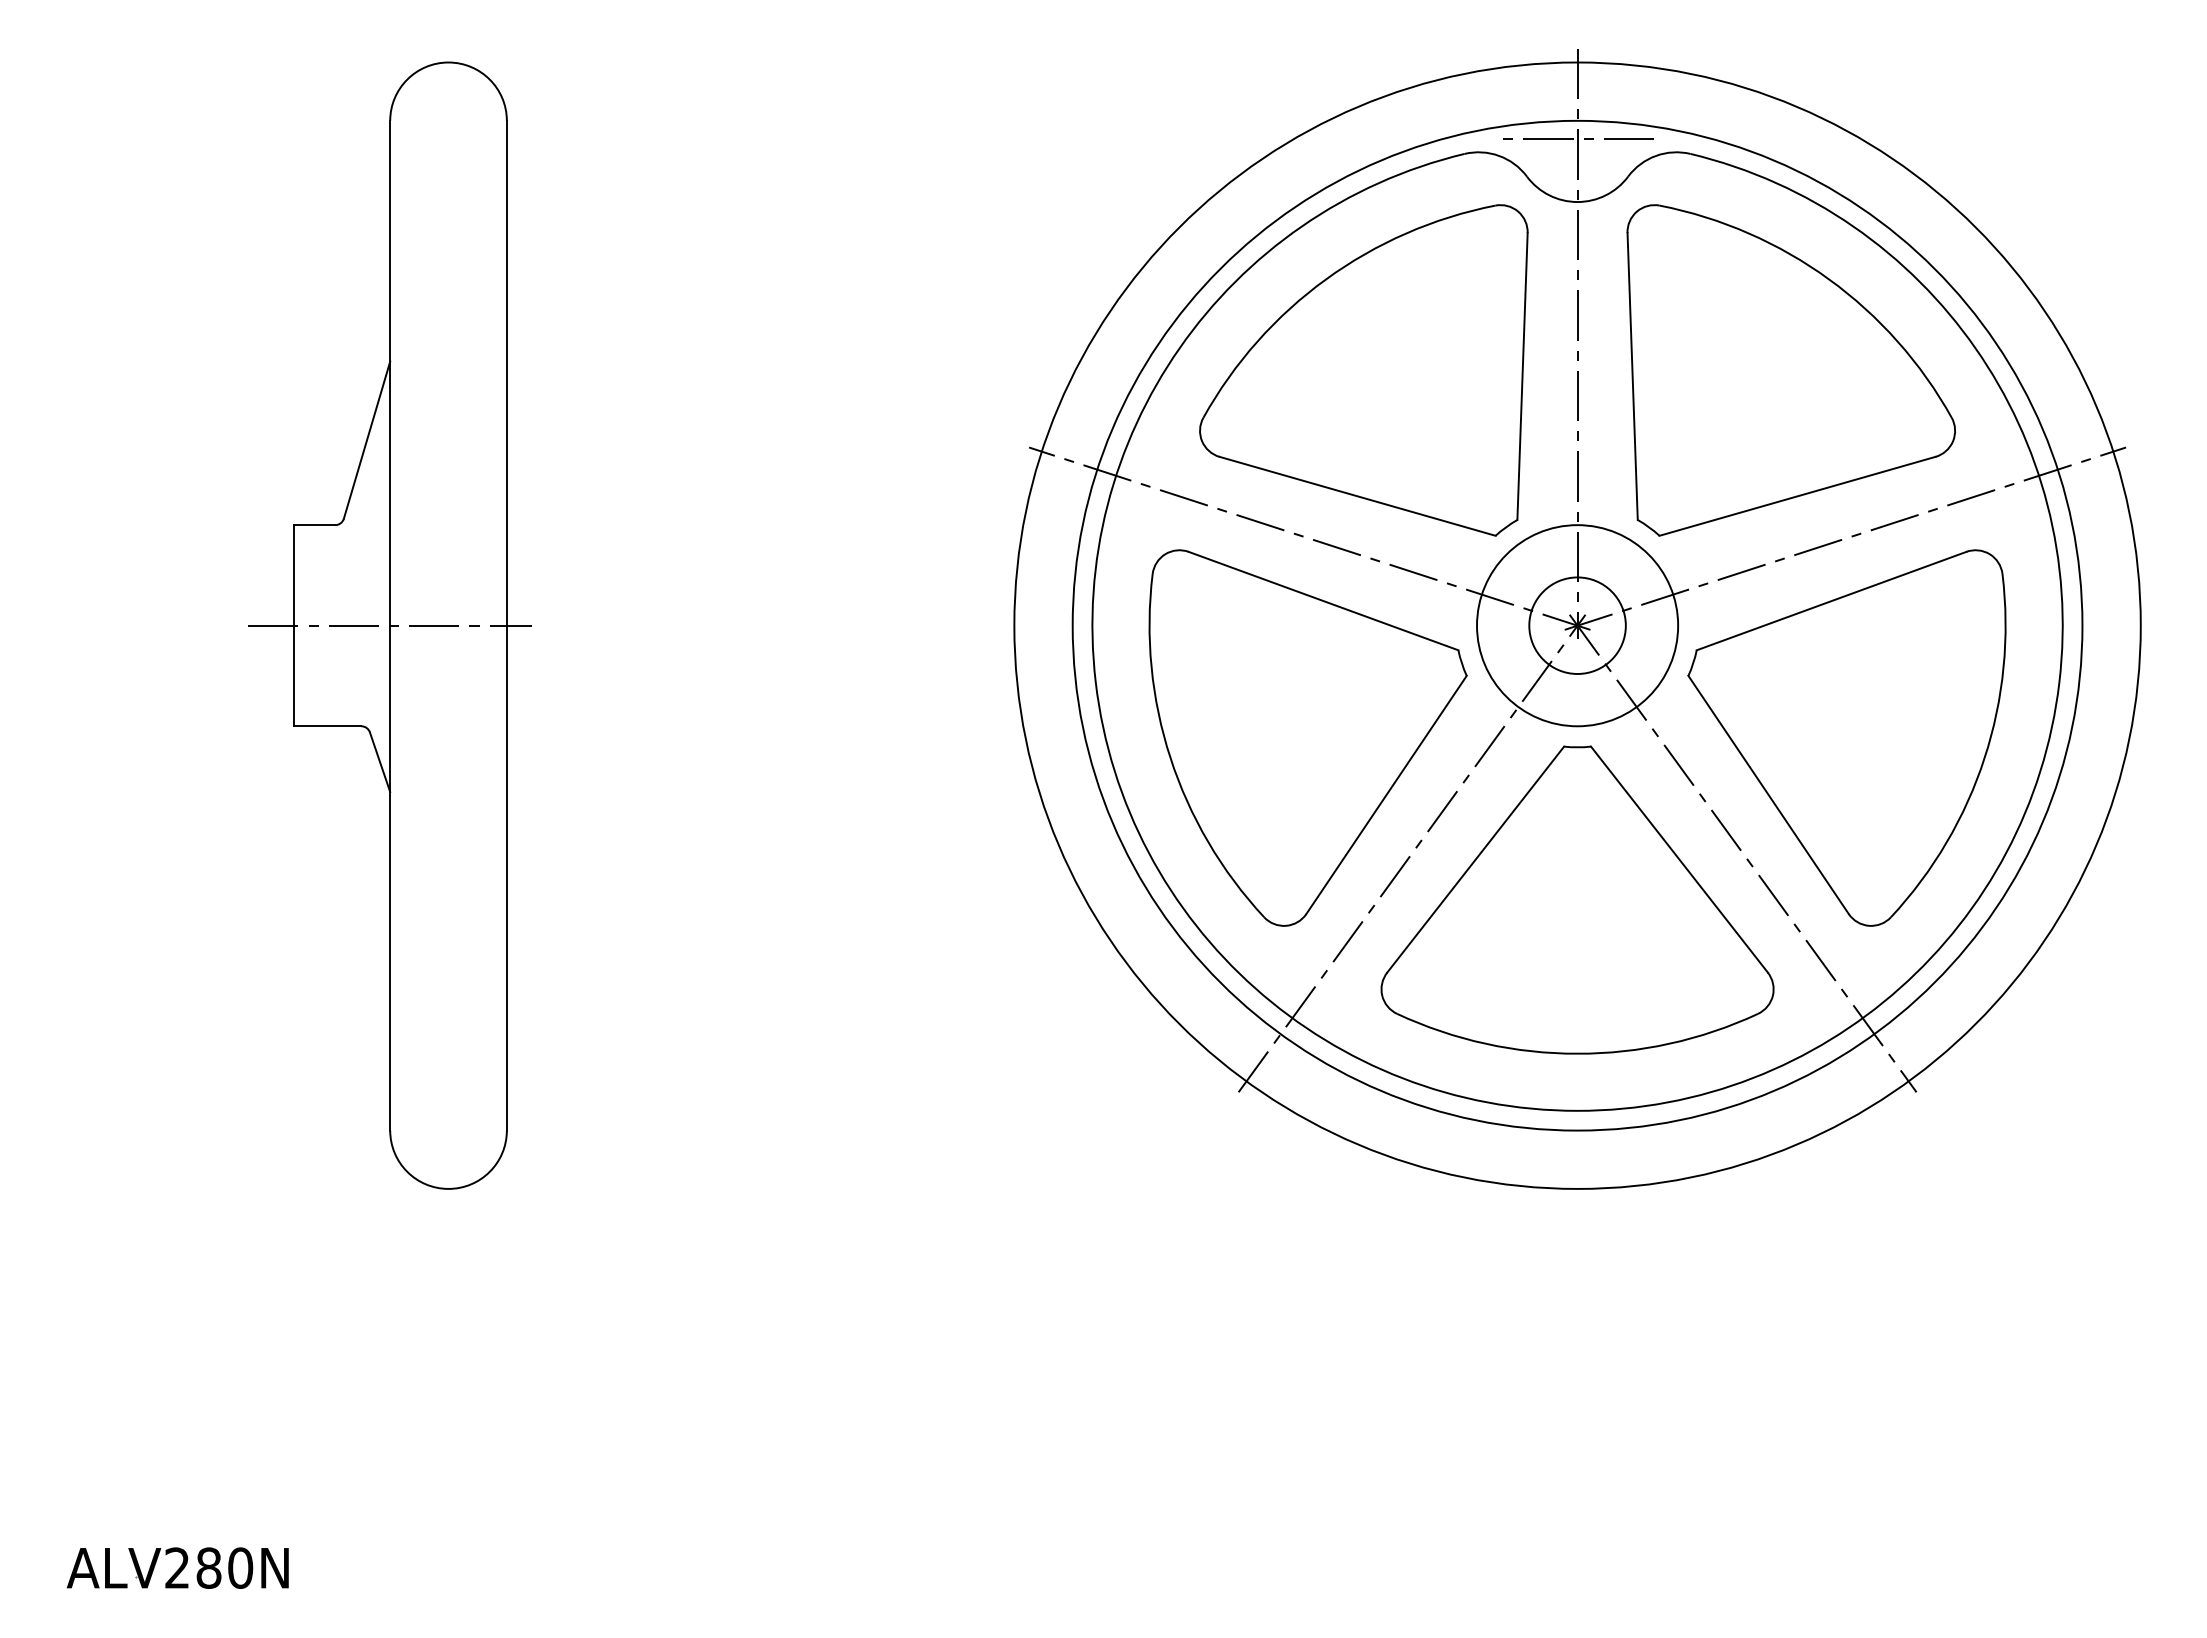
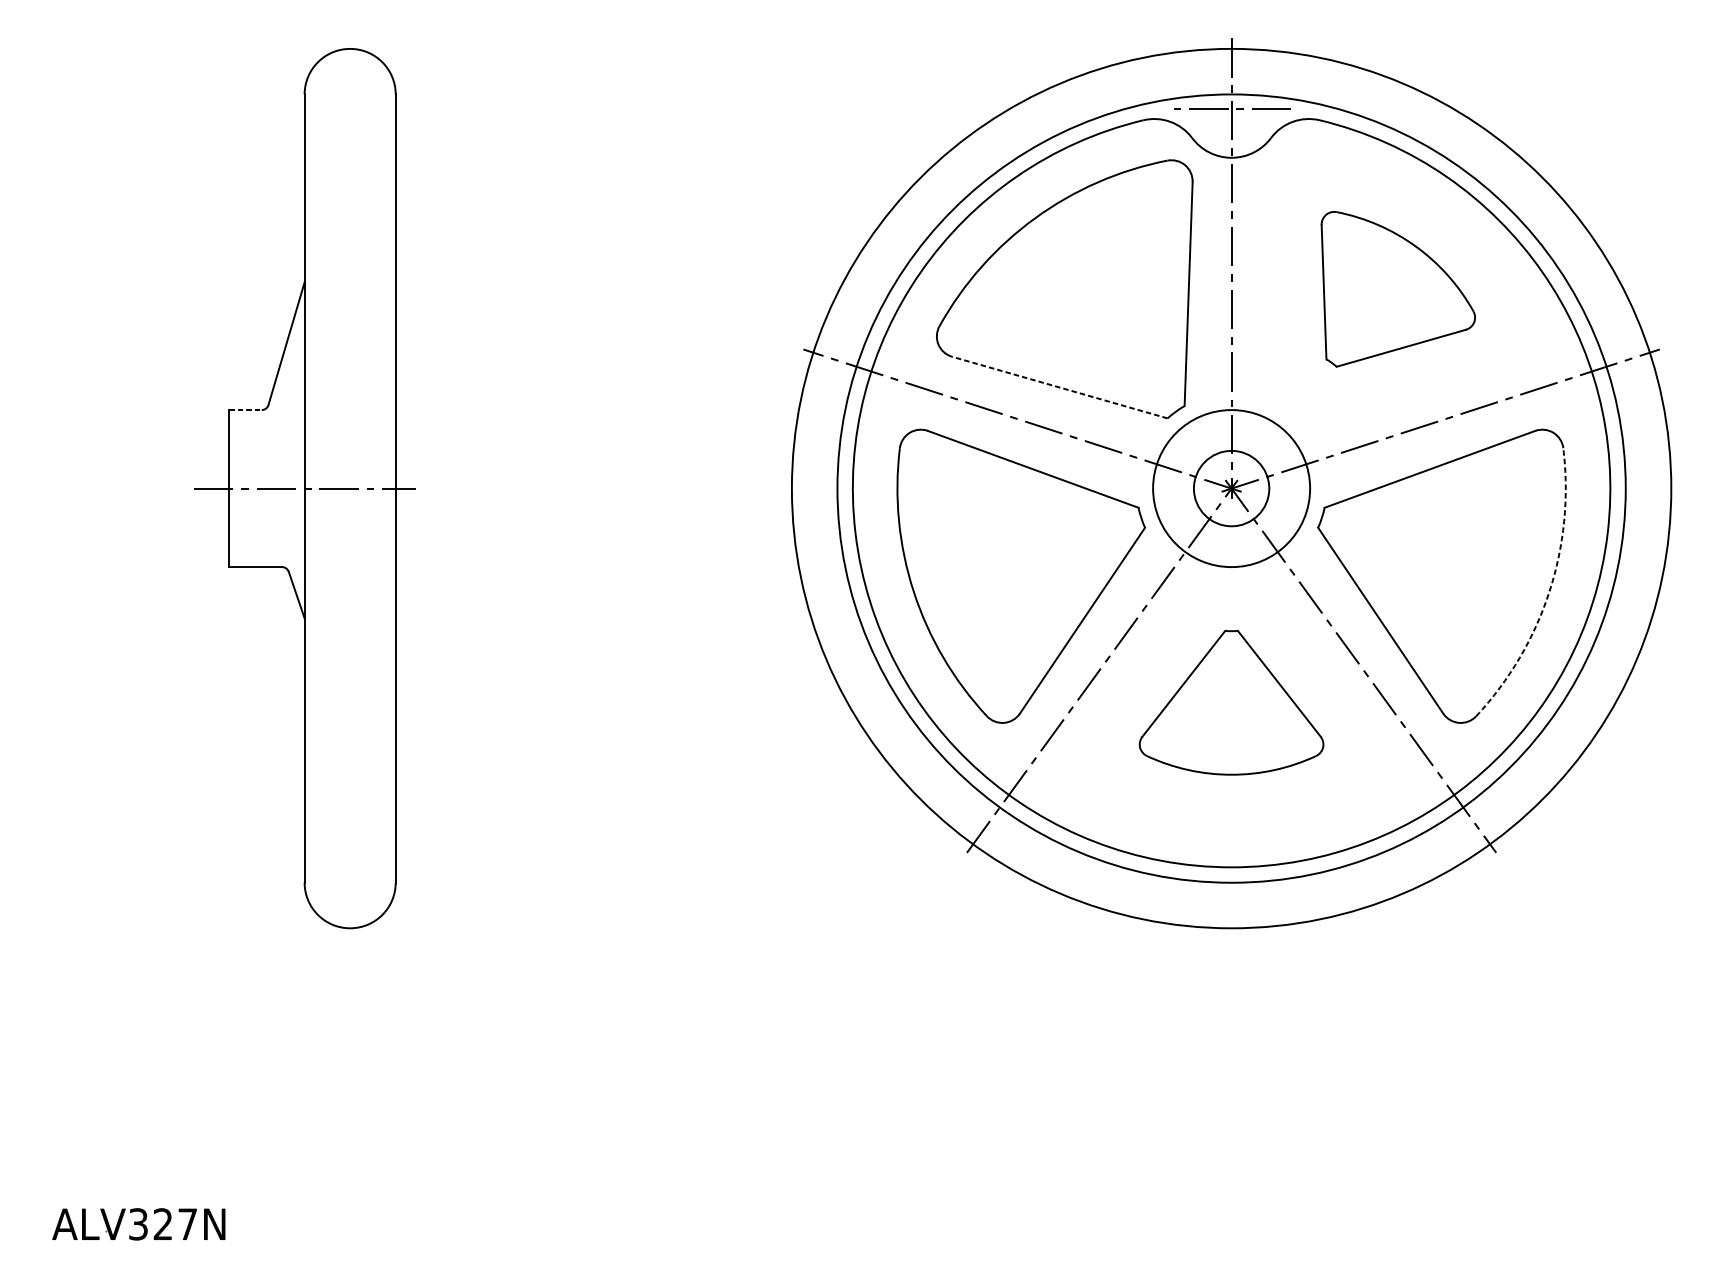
part: (1790, 370) -> (1397, 289), size x0.6
line: (1357, 496) -> (1059, 387), solid -> dashed
line: (314, 525) -> (245, 410), solid -> dashed
arc: (1984, 757) -> (1549, 591), solid -> dashed
part: (1577, 899) -> (1231, 702), size x0.6
text: (209, 1567) -> (163, 1223), ALV280N -> ALV327N

